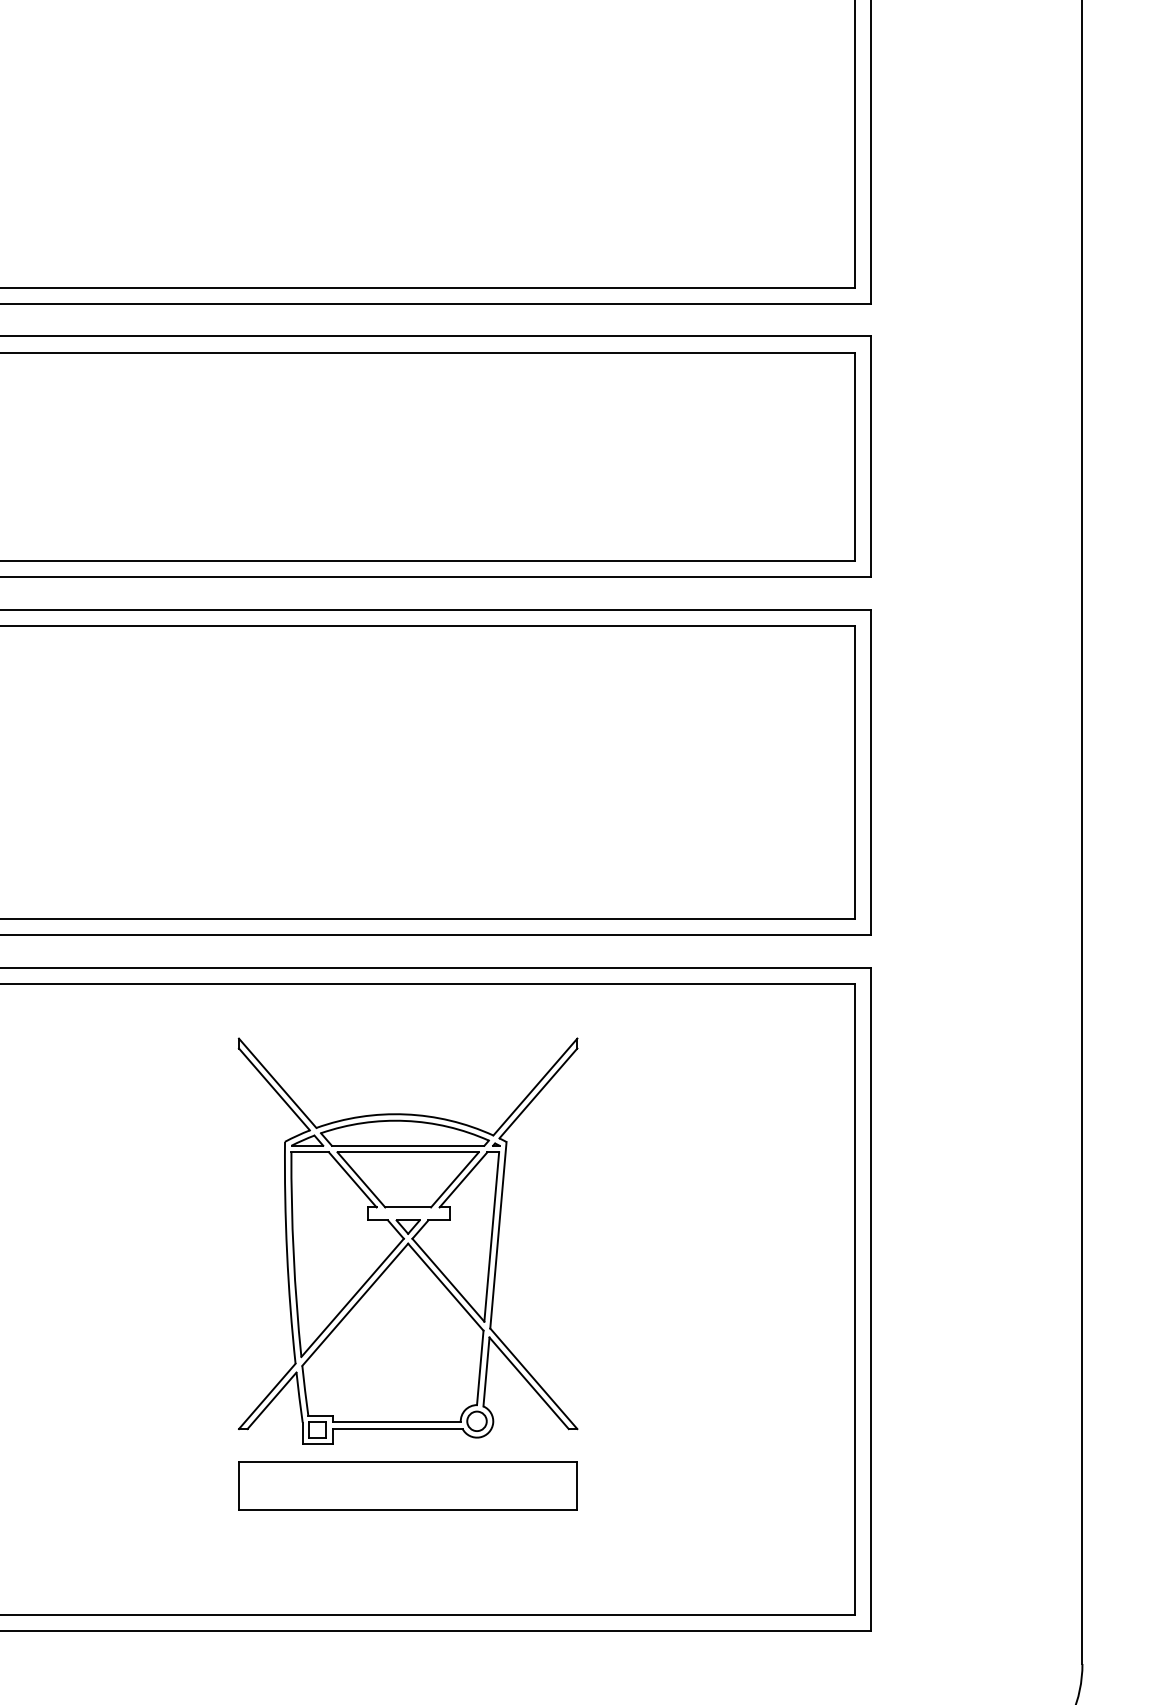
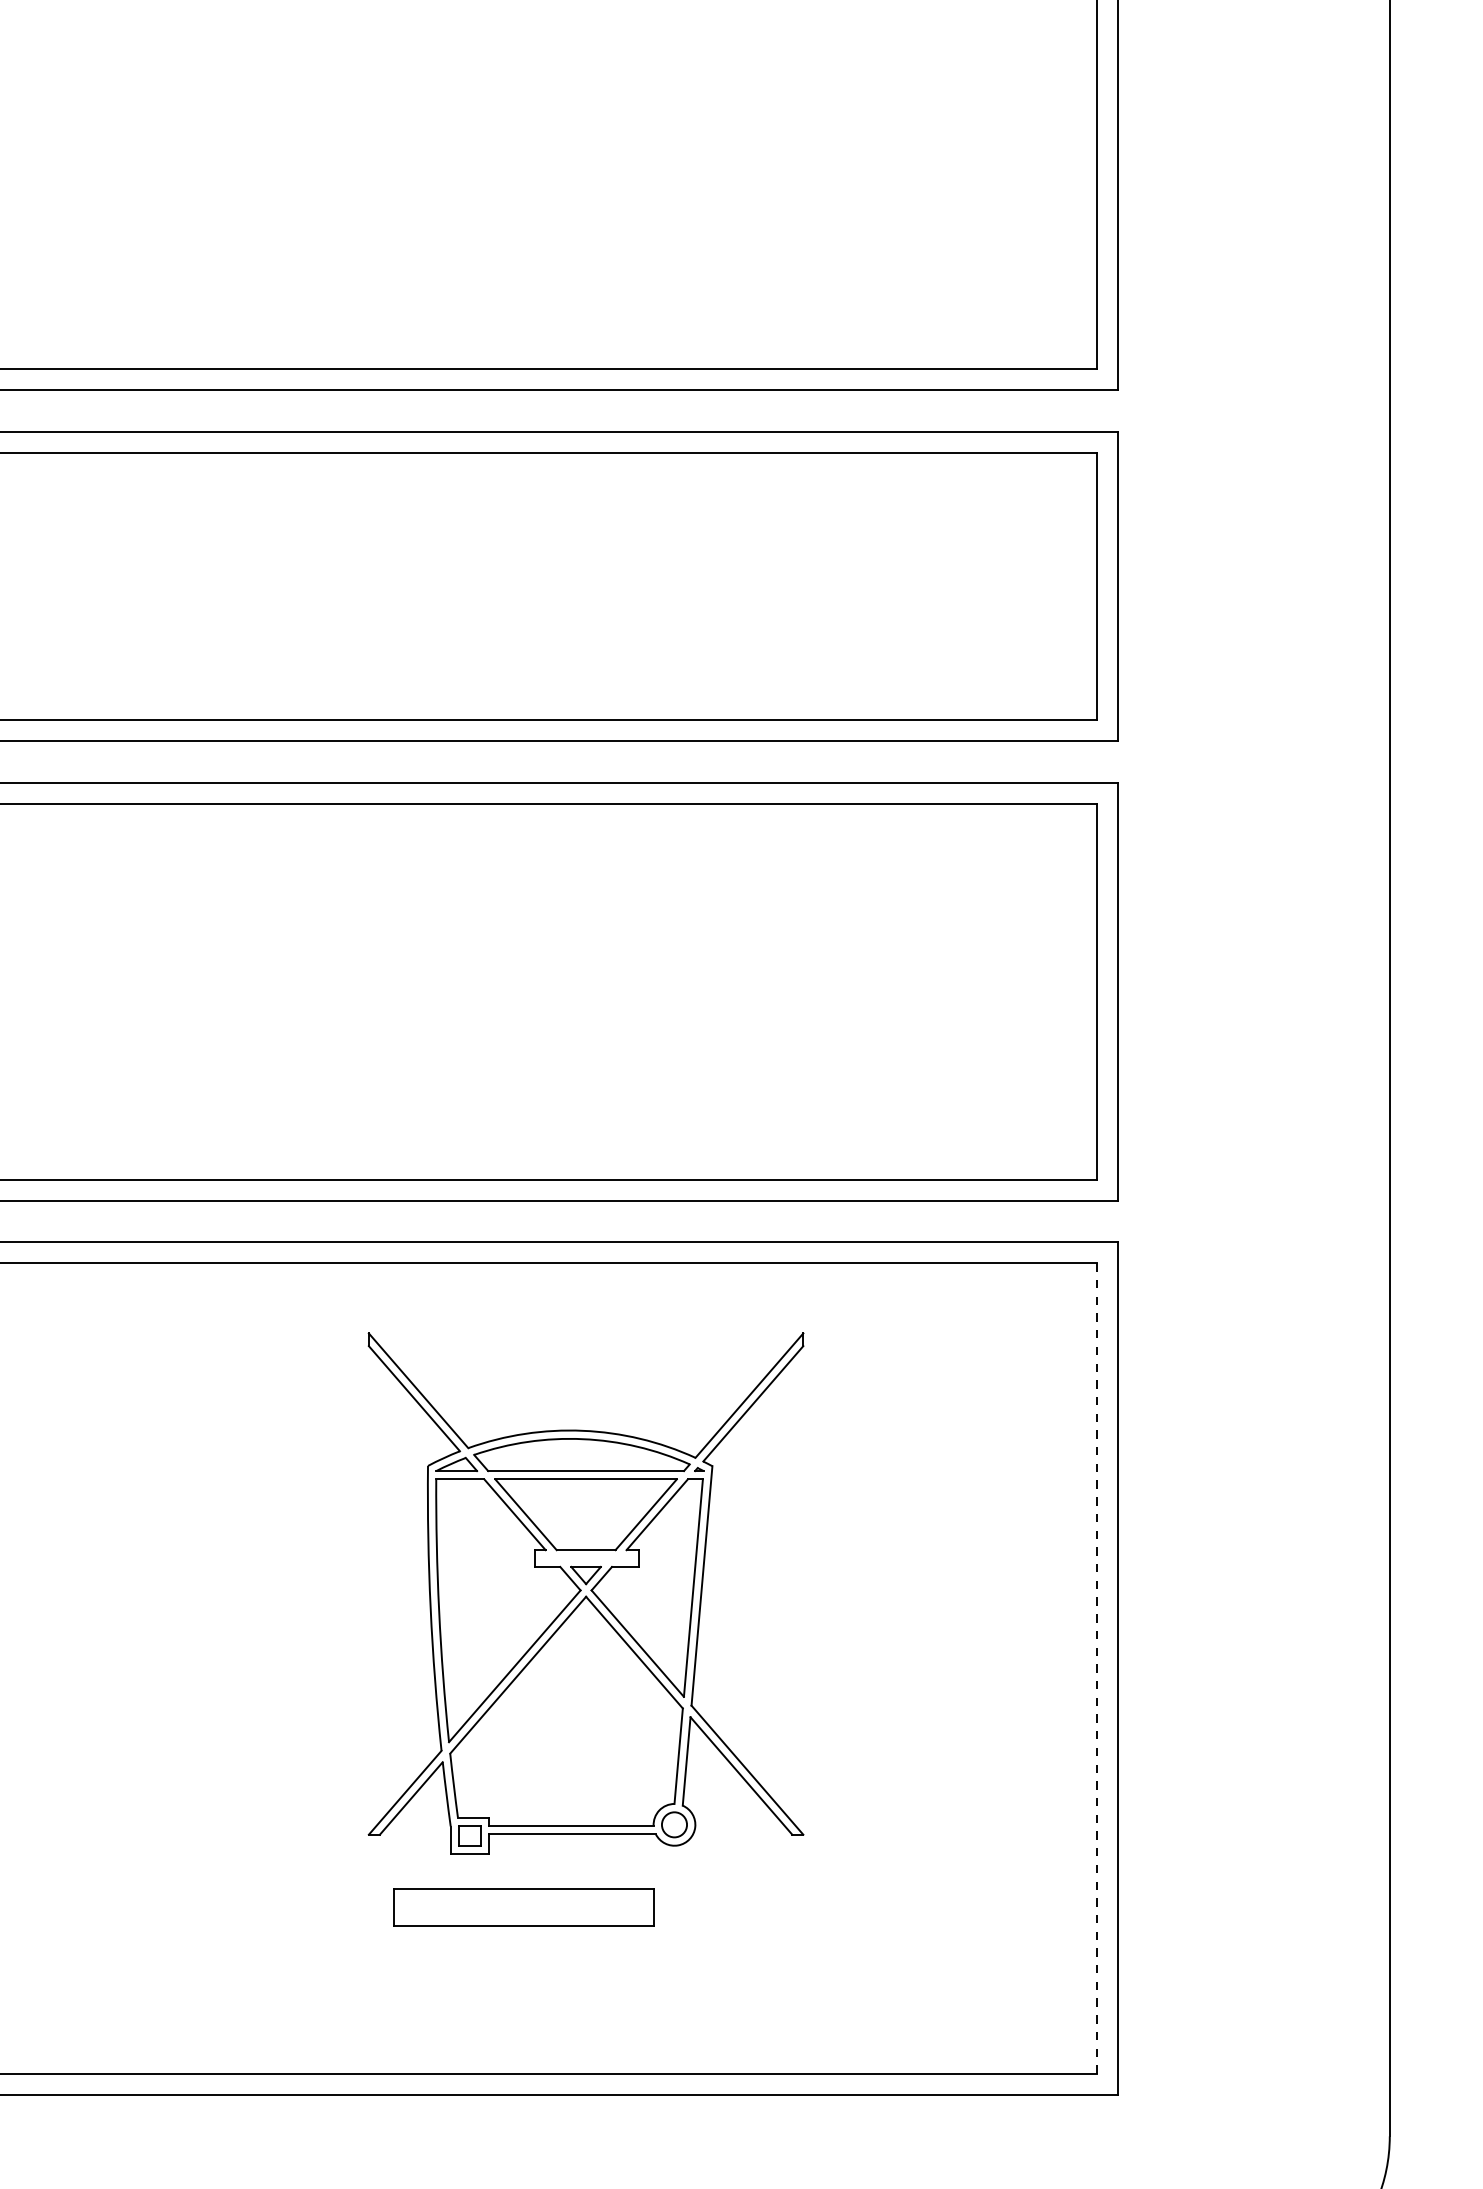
part: (407, 1241) -> (585, 1593), moved
line: (854, 1299) -> (1097, 1668), solid -> dashed
part: (407, 1485) -> (523, 1907), size x0.6

